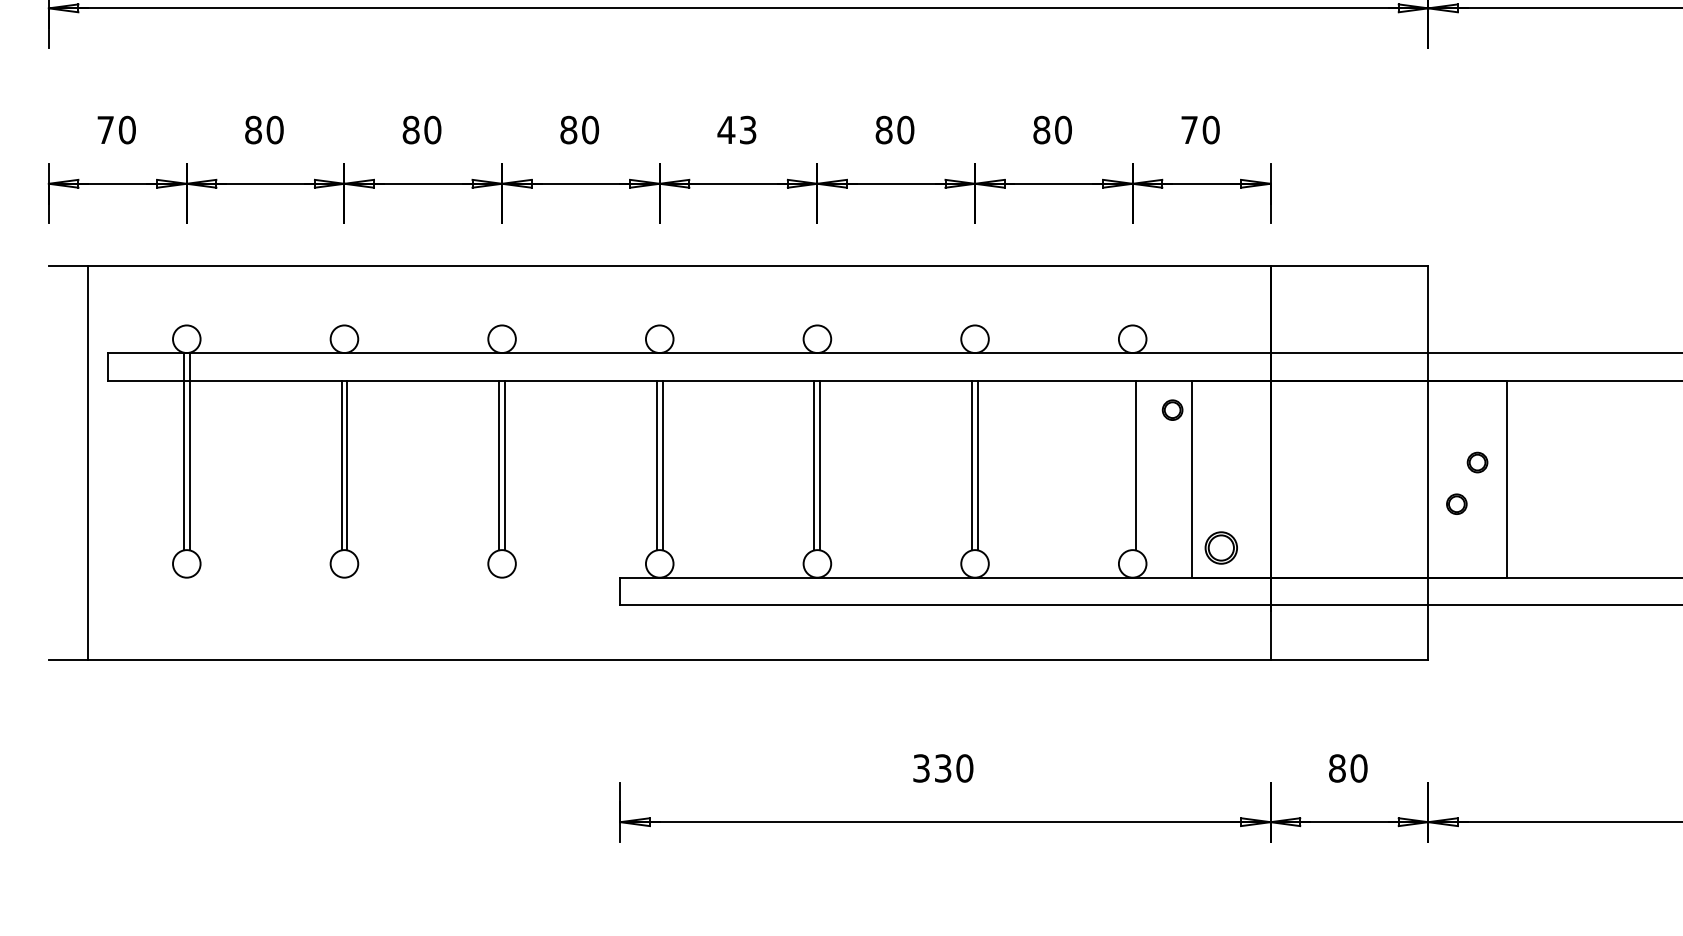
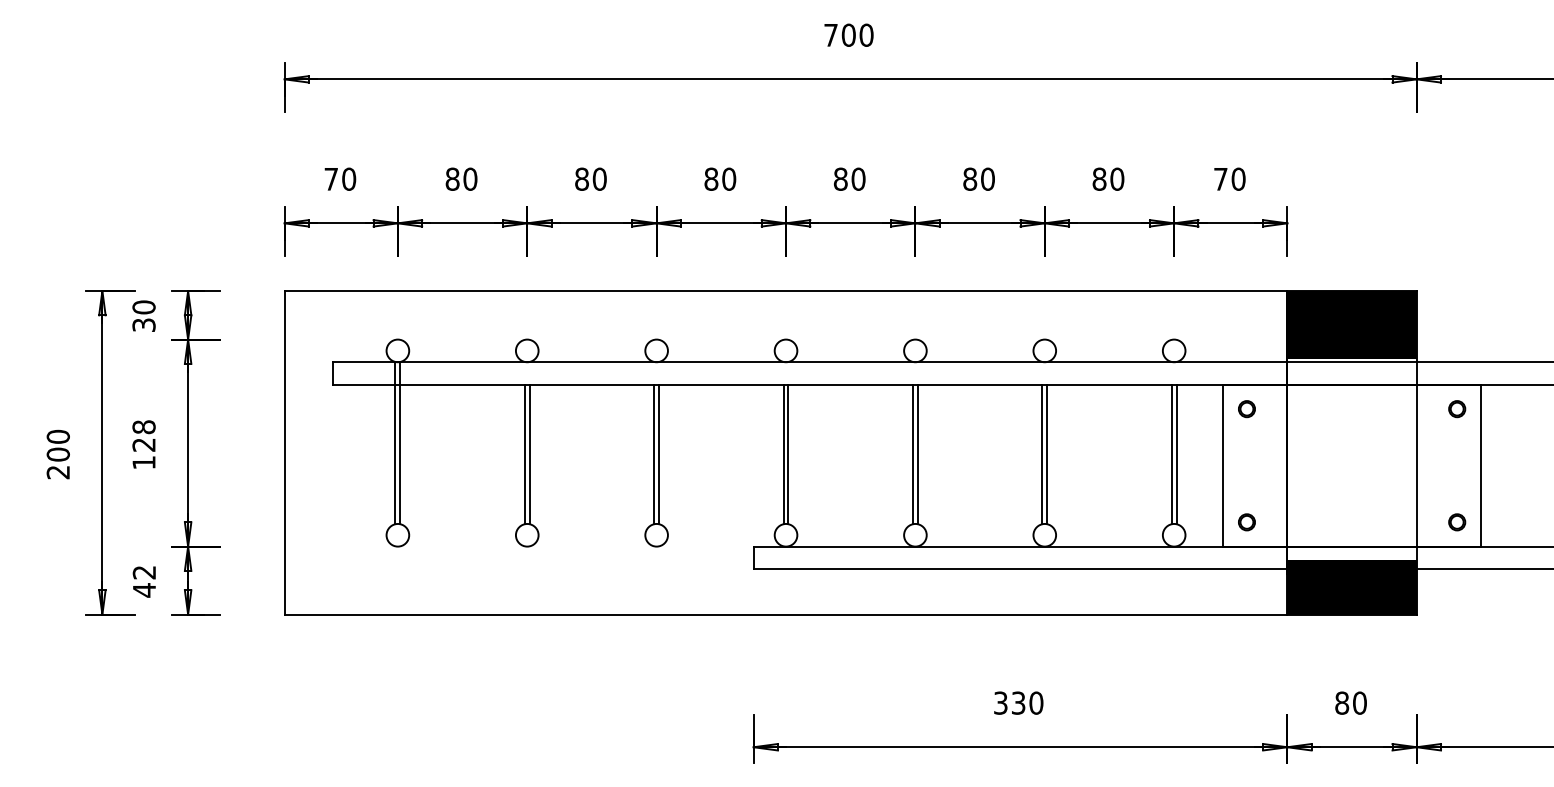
text: (737, 129) -> (849, 178), 43 -> 80
fill: (1348, 308) -> (1351, 325), added
part: (1172, 410) -> (1246, 409), moved
line: (87, 463) -> (284, 452), moved
circle: (1477, 463) -> (1457, 409), moved
line: (1129, 465) -> (1171, 454), added
circle: (1457, 504) -> (1457, 522), moved
circle: (1220, 548) -> (1246, 522), size x0.62
fill: (1348, 626) -> (1351, 586), added

